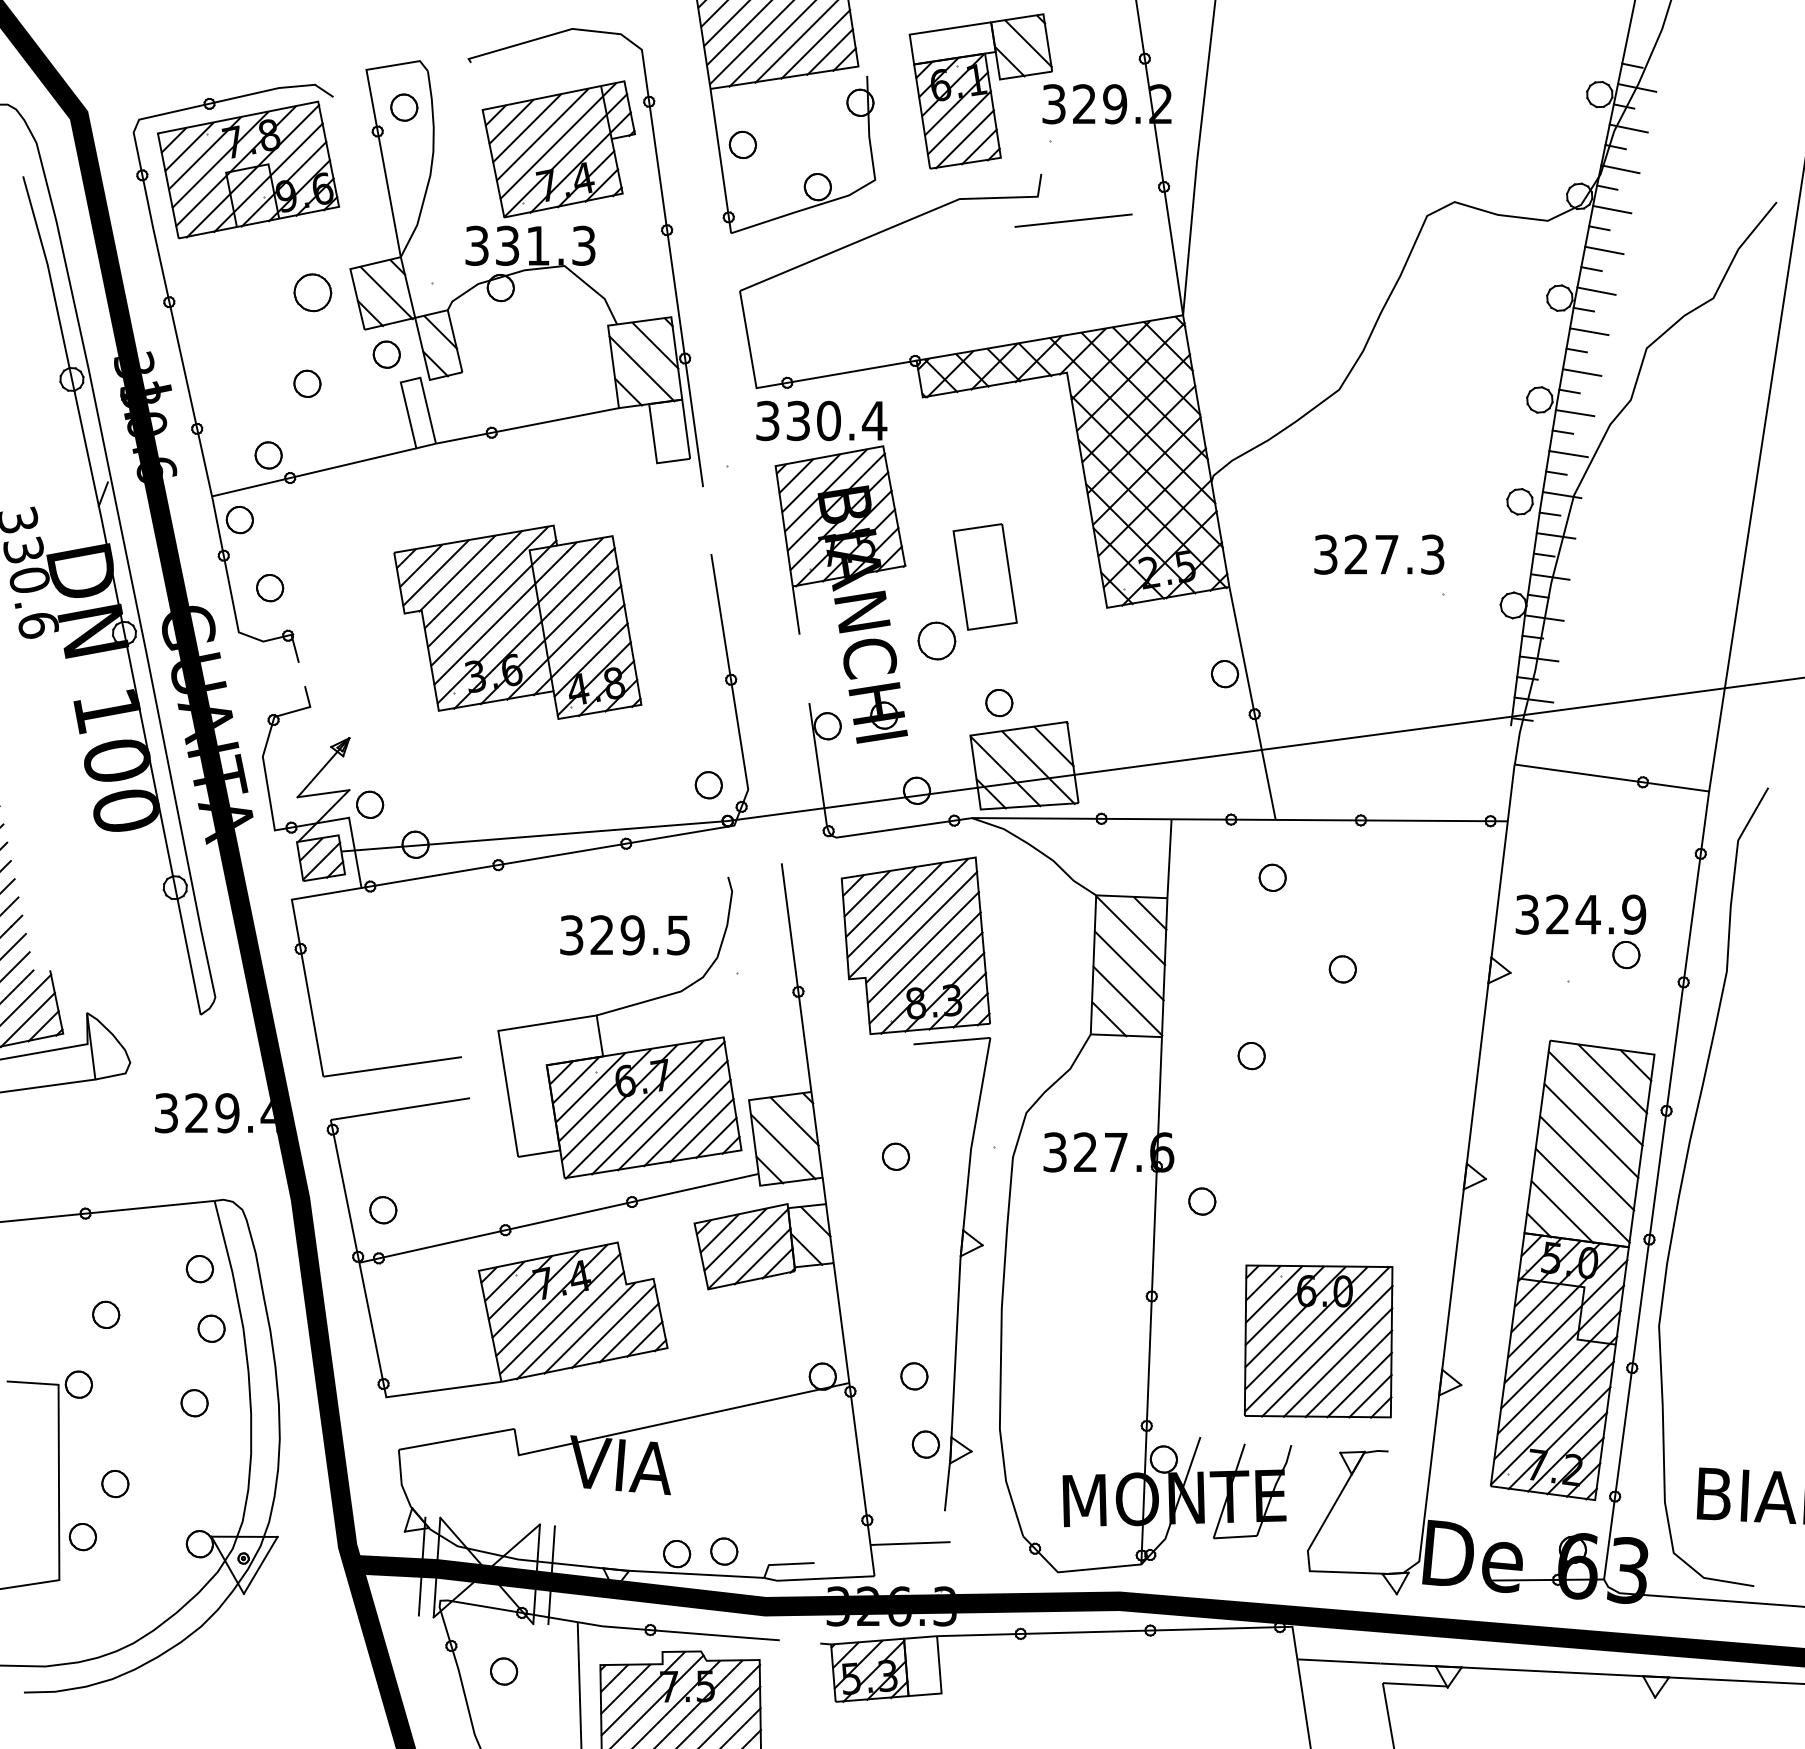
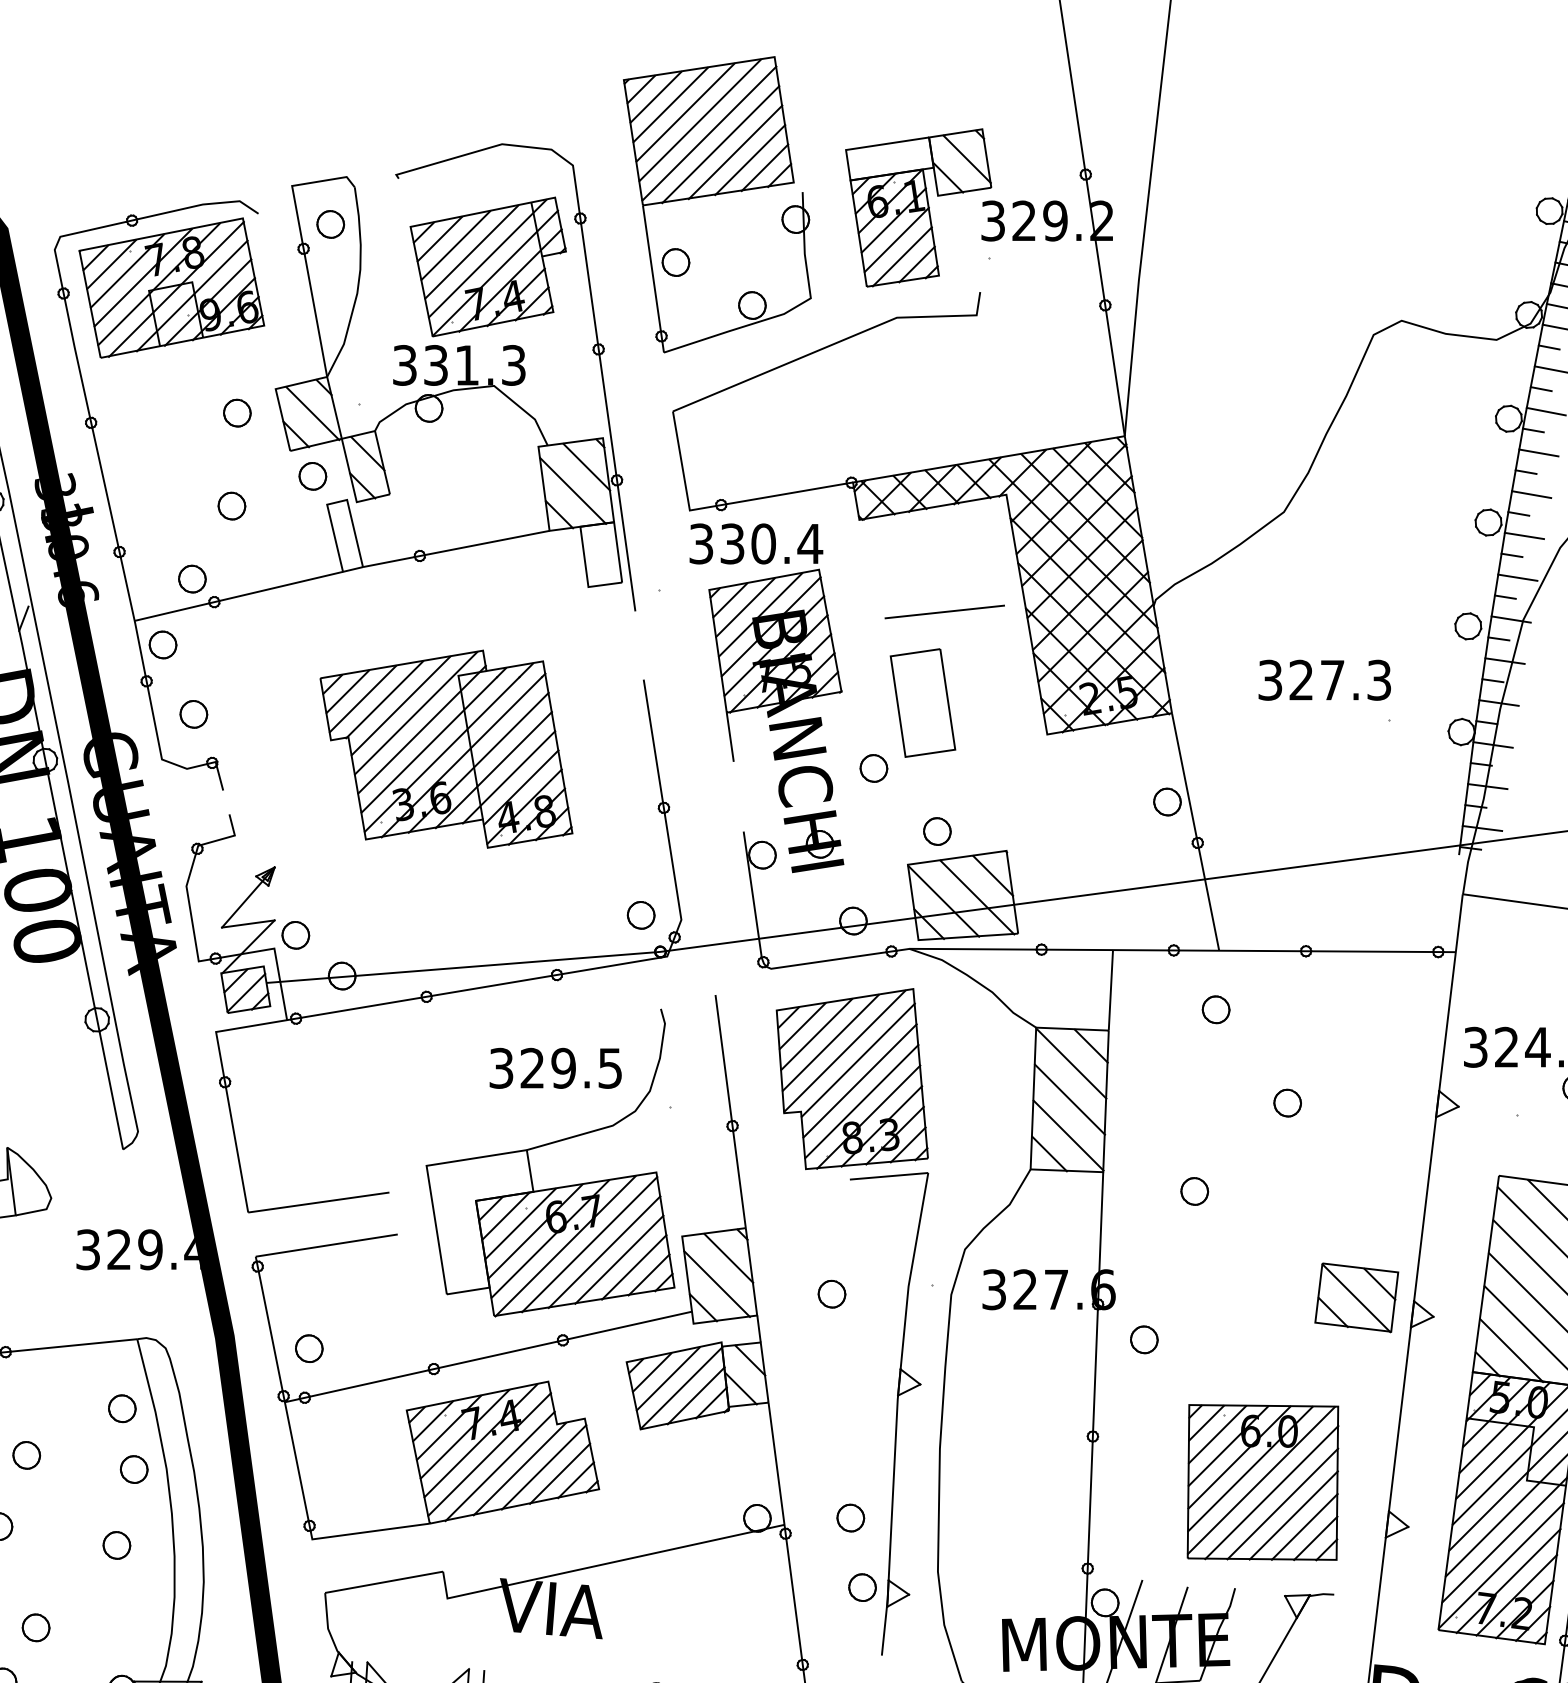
line: (1073, 220) -> (944, 611), moved
part: (312, 292) -> (237, 412), size x0.71
part: (937, 641) -> (874, 768), size x0.71
part: (1410, 1160) -> (1356, 1297), added

